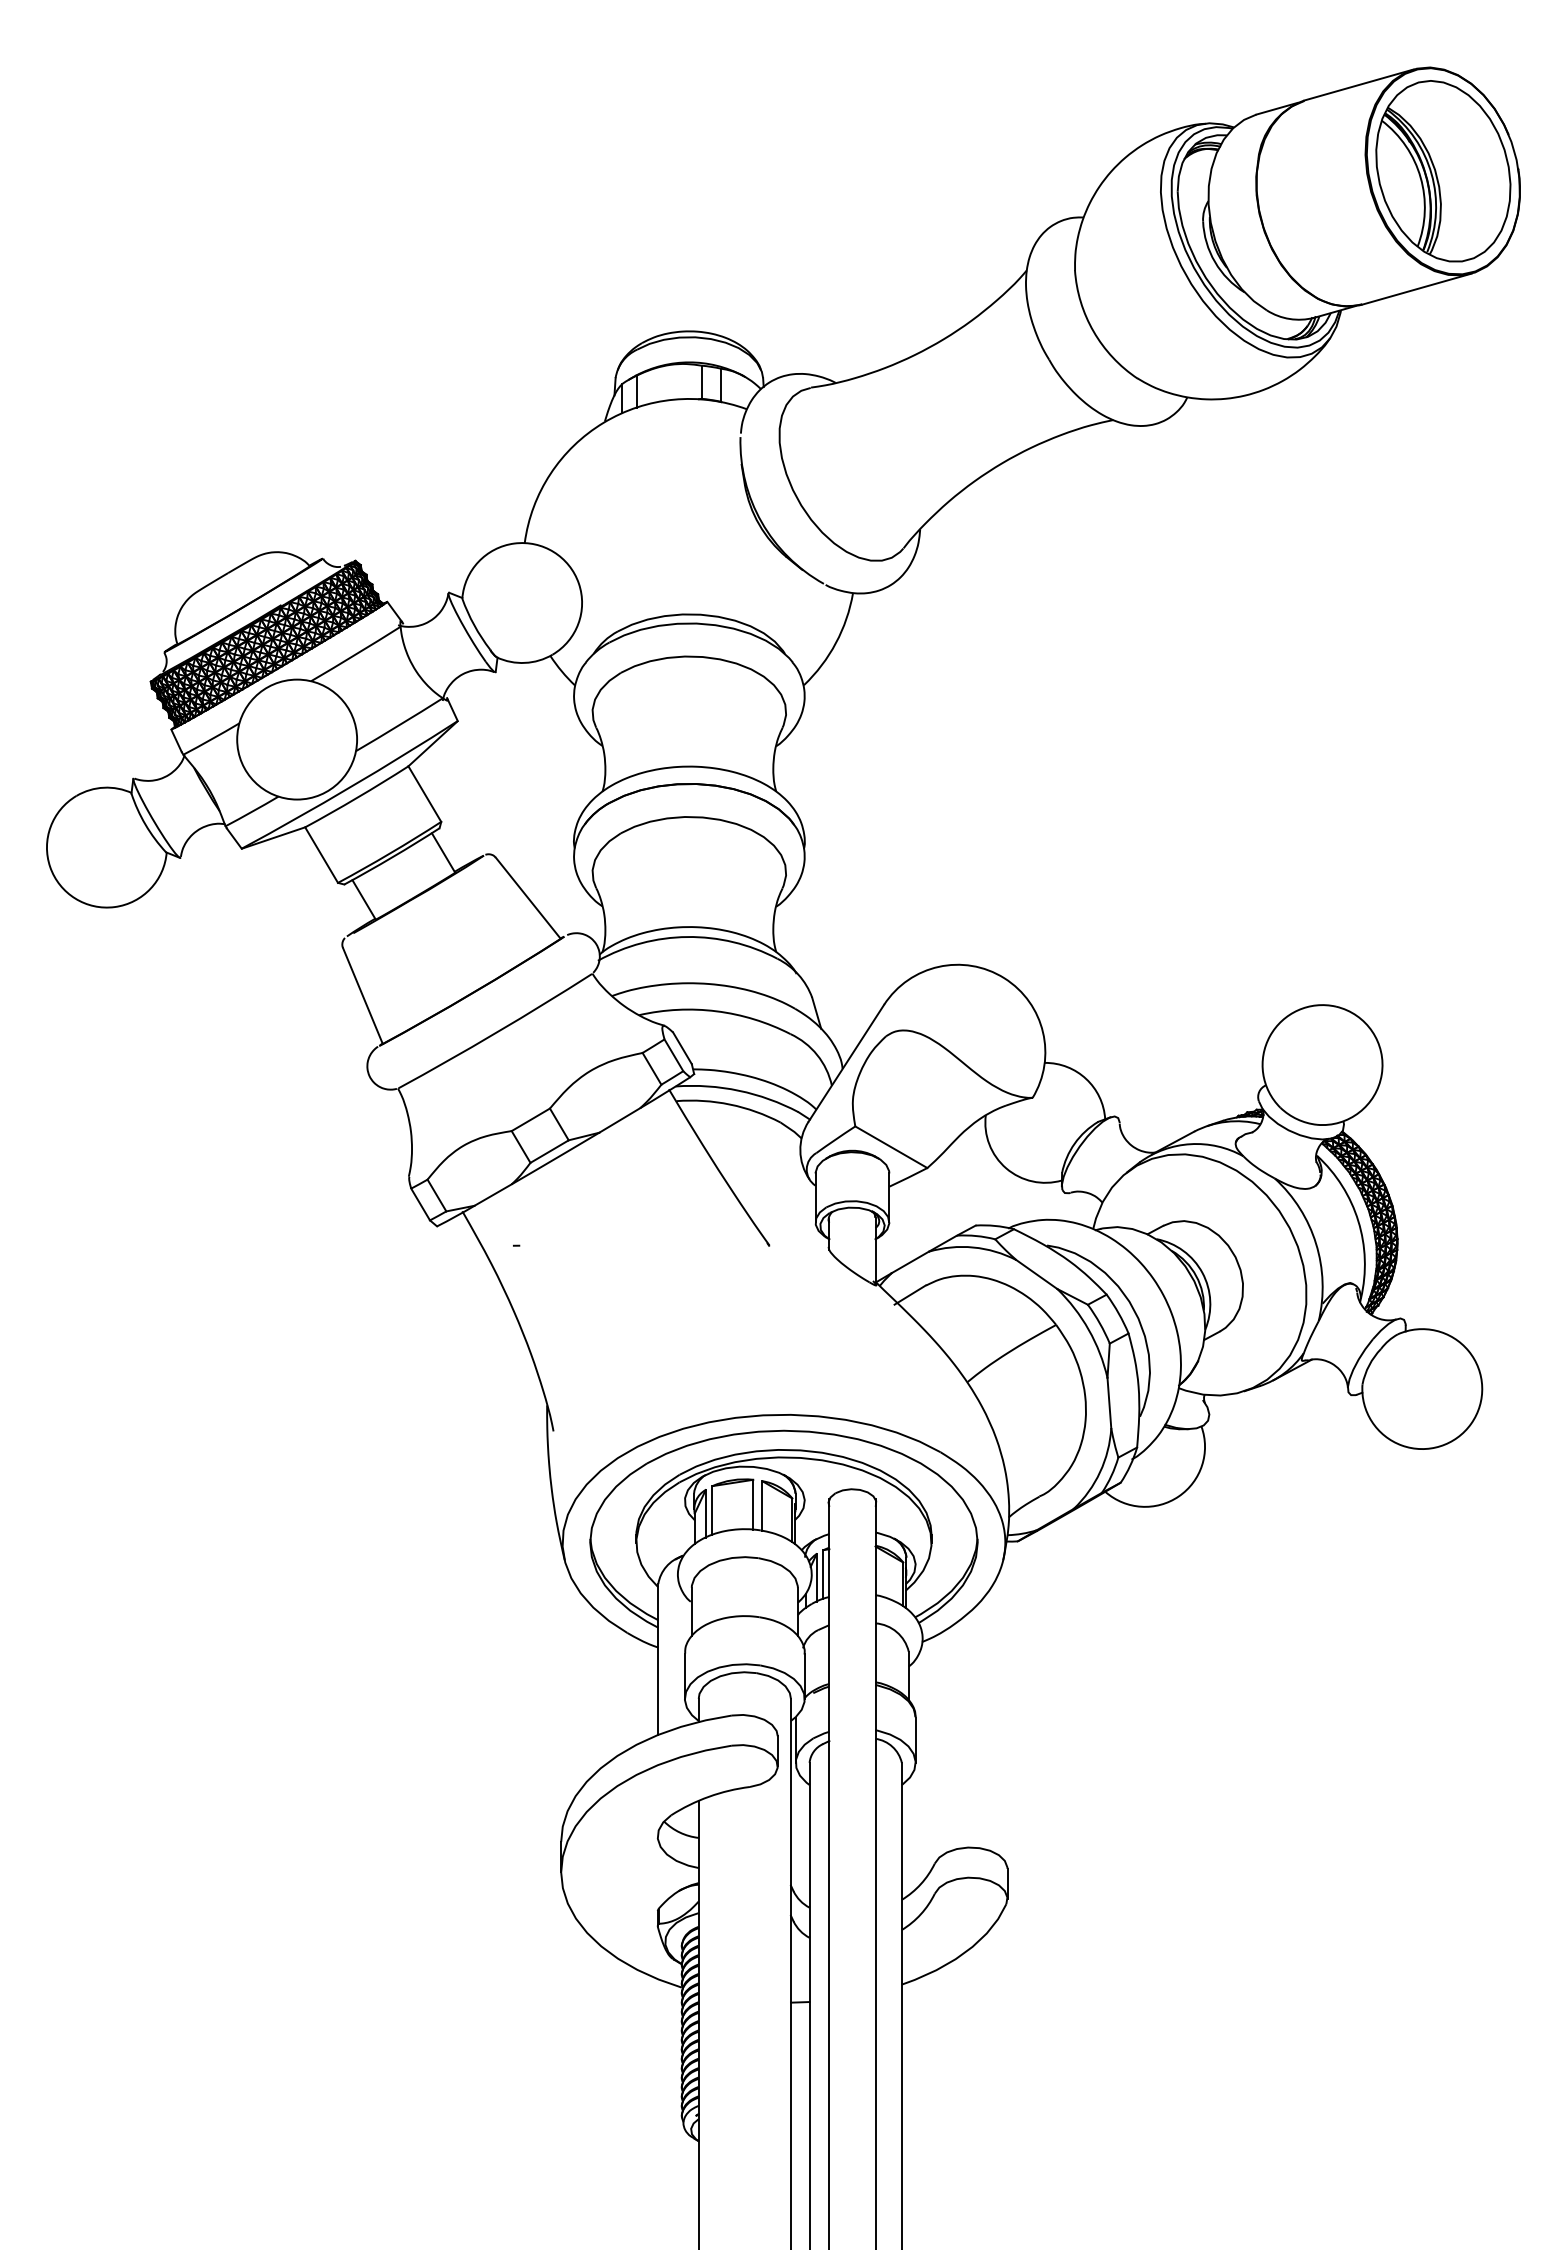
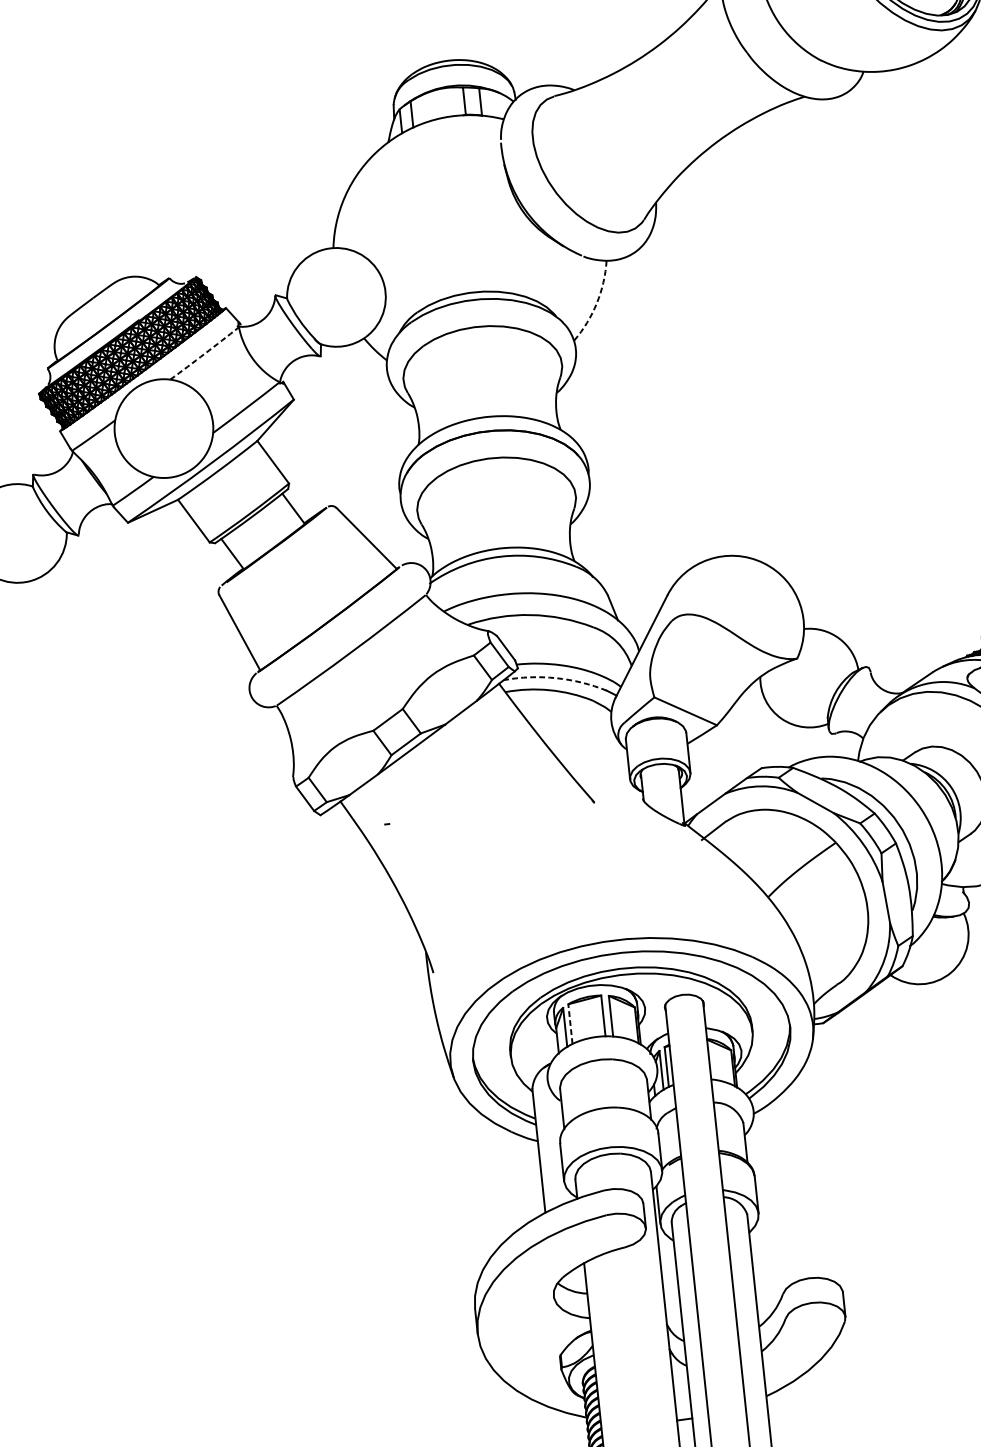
arc: (835, 643) -> (596, 303), solid -> dashed
arc: (356, 654) -> (205, 353), solid -> dashed
arc: (739, 1090) -> (556, 677), solid -> dashed
line: (712, 1509) -> (570, 1023), solid -> dashed

